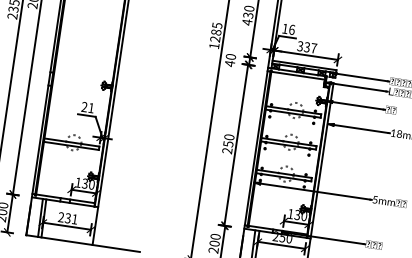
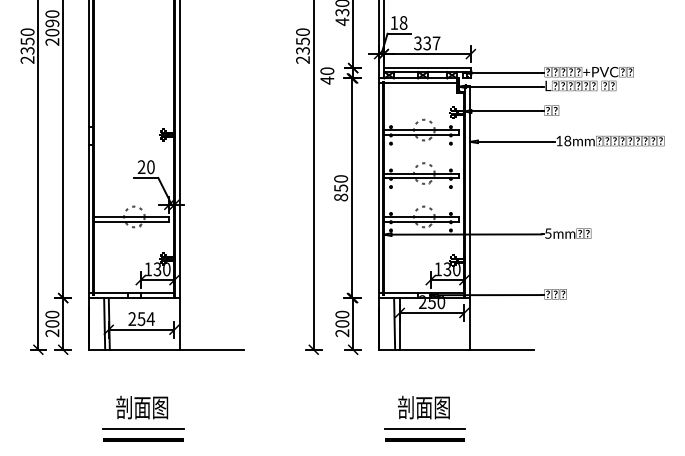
text: (292, 29) -> (403, 22), 16 -> 18
text: (215, 35) -> (302, 45), 1285 -> 2350
text: (90, 108) -> (150, 167), 21 -> 20
text: (227, 150) -> (341, 197), 250 -> 850
text: (71, 218) -> (146, 318), 231 -> 254

